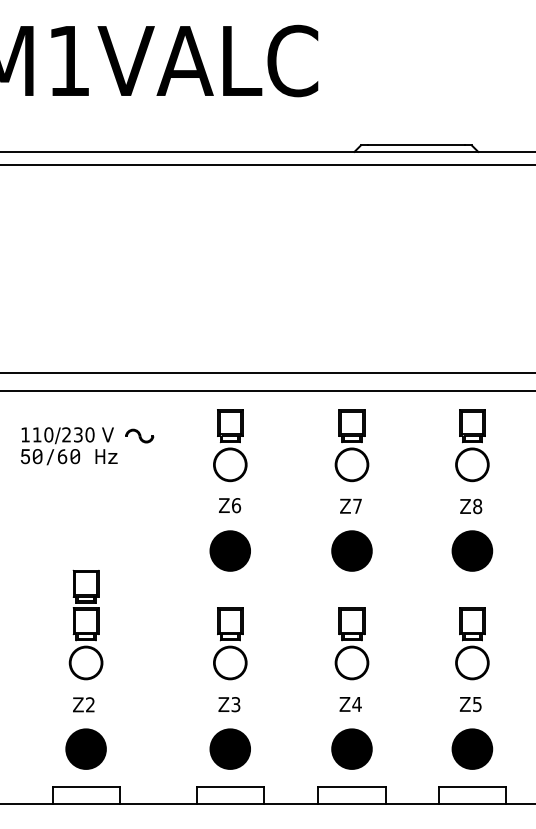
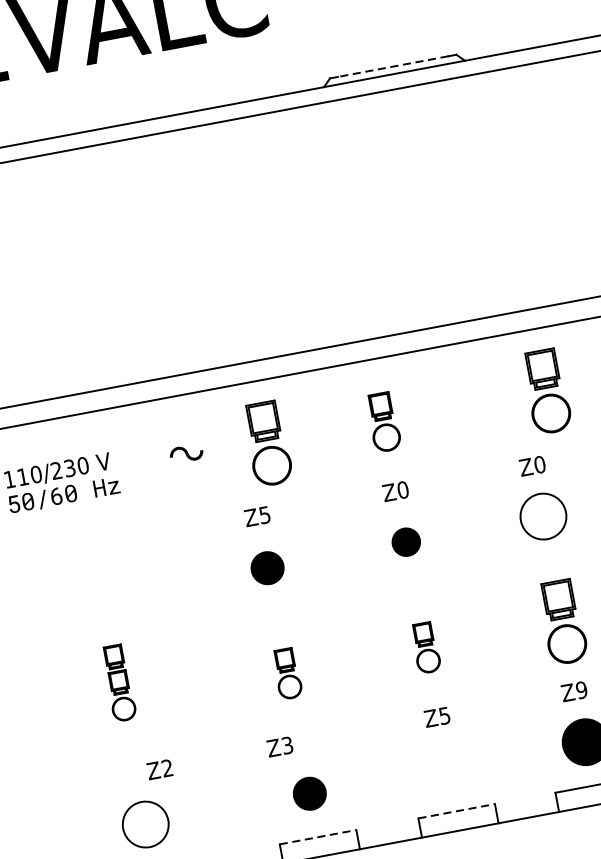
line: (416, 145) -> (393, 66), solid -> dashed
part: (139, 435) -> (186, 453), moved
part: (230, 445) -> (268, 443), moved
part: (351, 445) -> (383, 422), size x0.7
part: (472, 445) -> (547, 391), moved
text: (236, 505) -> (265, 514), Z6 -> Z5
text: (357, 505) -> (402, 489), Z7 -> Z0
text: (477, 506) -> (539, 464), Z8 -> Z0
part: (229, 550) -> (266, 567), size x0.7
part: (351, 550) -> (405, 541), size x0.6
fill: (472, 550) -> (543, 515), removed
part: (85, 624) -> (118, 682), size x0.6
part: (230, 643) -> (287, 673), size x0.6
part: (351, 643) -> (425, 647), size x0.6
text: (476, 703) -> (580, 689), Z5 -> Z9
text: (83, 704) -> (159, 769), moved
text: (229, 704) -> (280, 746), moved
text: (356, 704) -> (444, 716), Z4 -> Z5
fill: (85, 748) -> (144, 823), removed
part: (229, 748) -> (308, 793), size x0.7
part: (351, 748) -> (447, 767), removed
line: (230, 787) -> (318, 837), solid -> dashed
line: (351, 787) -> (456, 811), solid -> dashed

